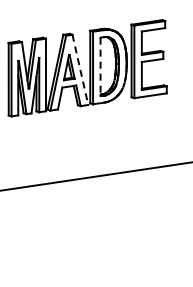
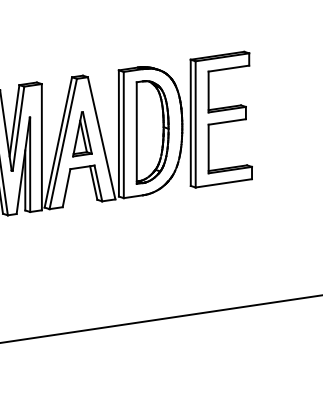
line: (100, 67) -> (136, 134), dashed -> solid
line: (80, 69) -> (101, 137), dashed -> solid

